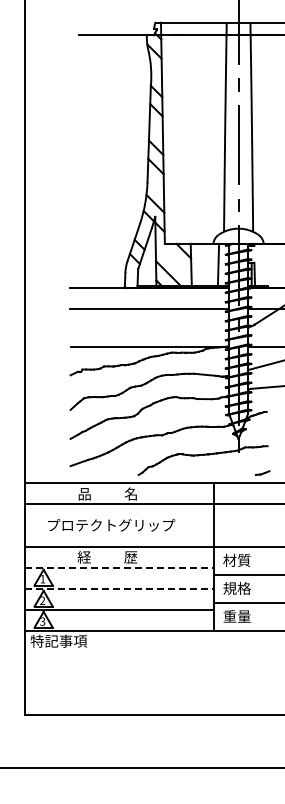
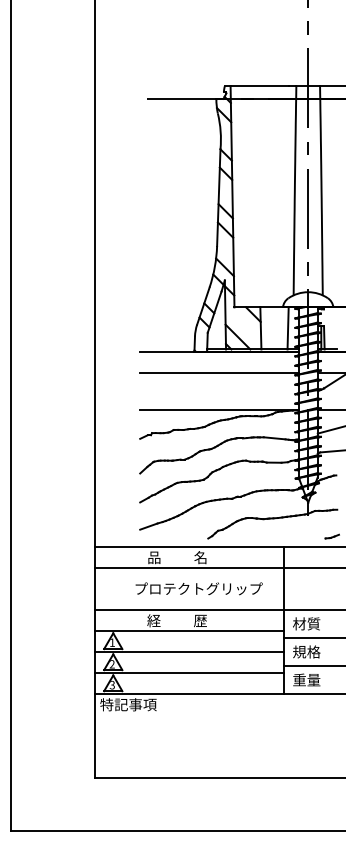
text: (110, 524) -> (198, 588), moved
line: (119, 567) -> (189, 631), dashed -> solid
line: (119, 588) -> (189, 652), dashed -> solid

